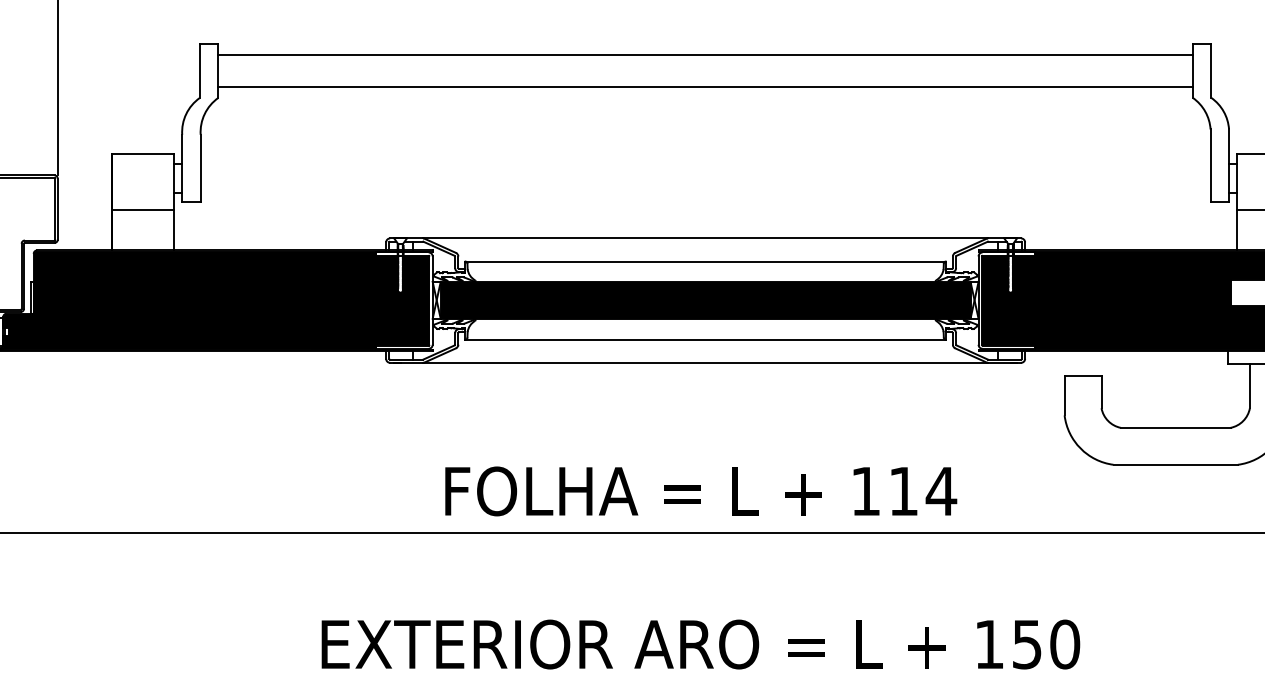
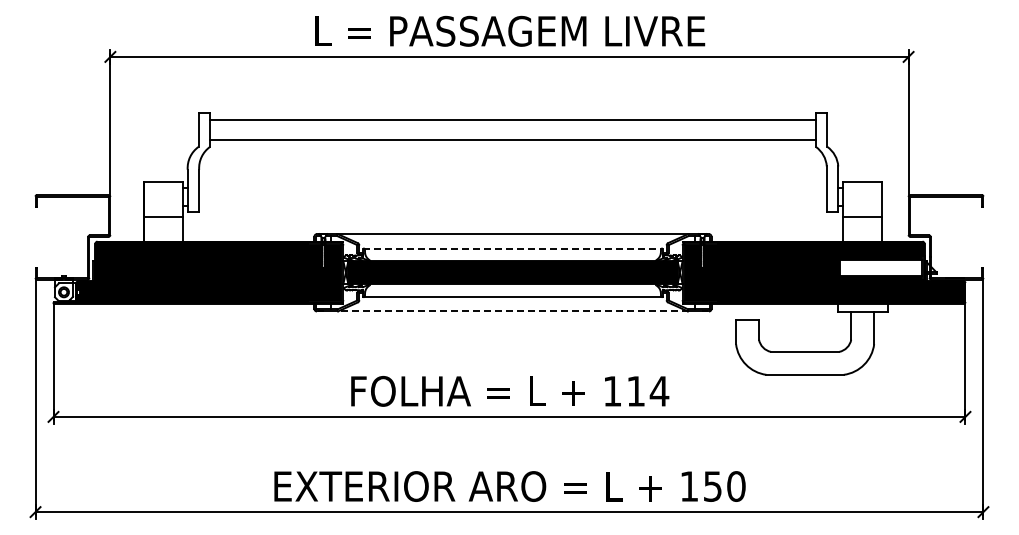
line: (704, 261) -> (512, 248), solid -> dashed
line: (704, 362) -> (512, 311), solid -> dashed

